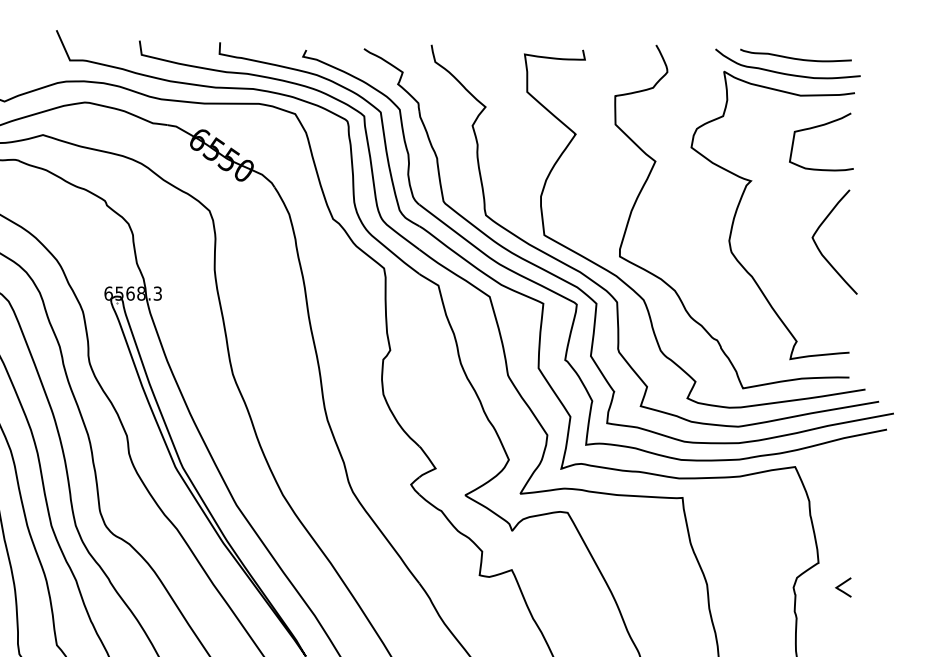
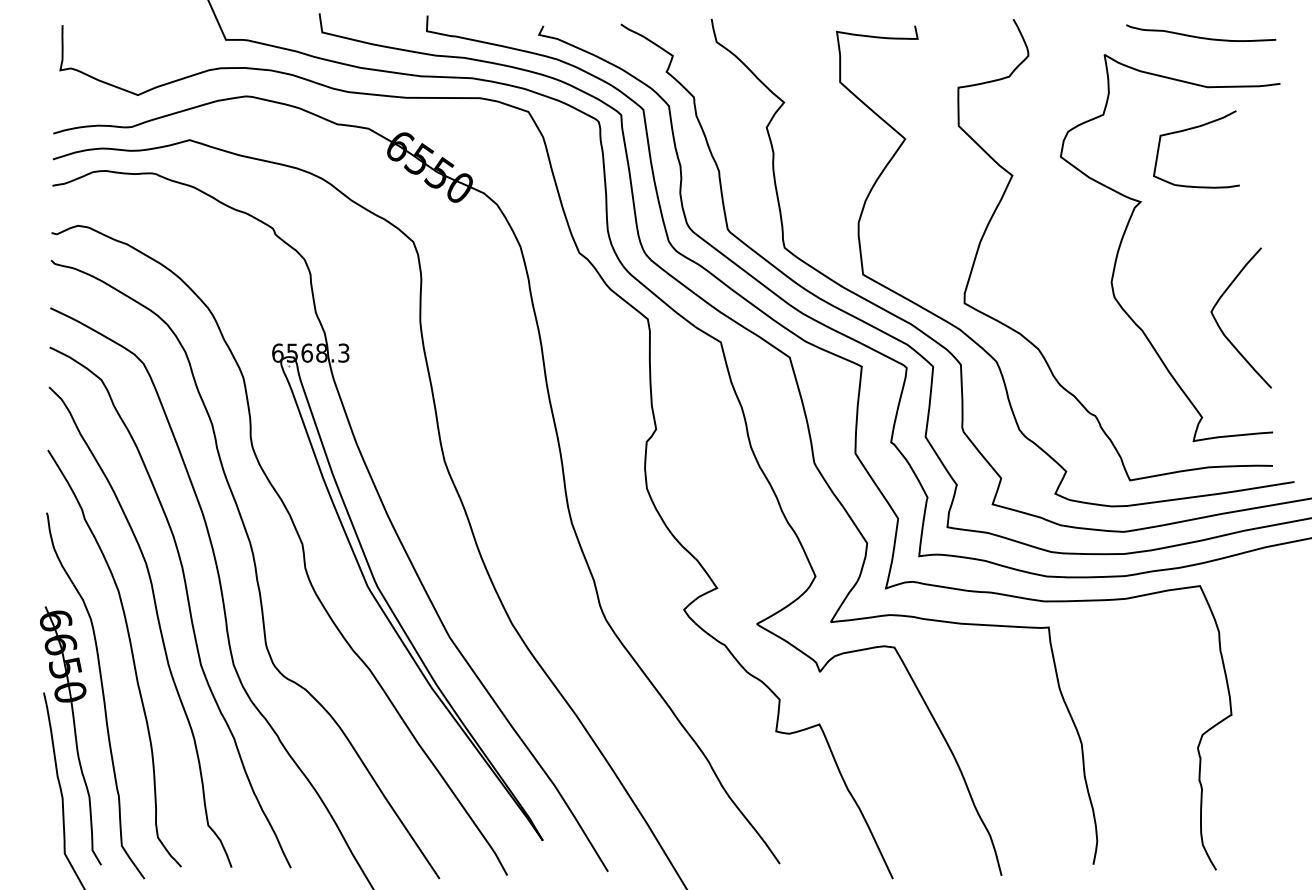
curve: (787, 73) -> (1189, 57), removed
curve: (818, 127) -> (1192, 129), moved
curve: (820, 249) -> (1221, 328), moved
line: (842, 584) -> (1263, 744), removed

